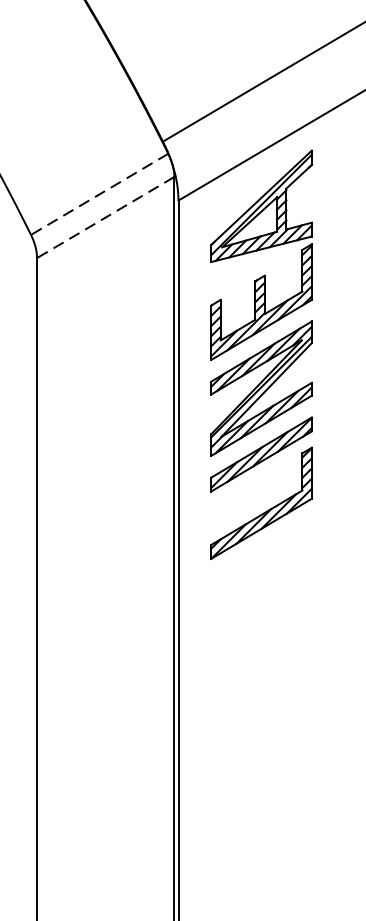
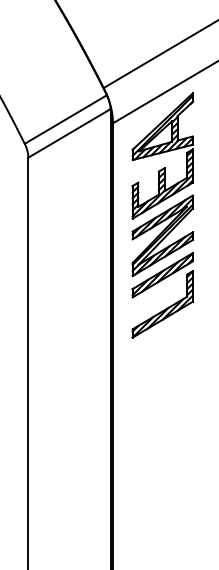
line: (99, 194) -> (65, 119), dashed -> solid
line: (105, 217) -> (69, 133), dashed -> solid

